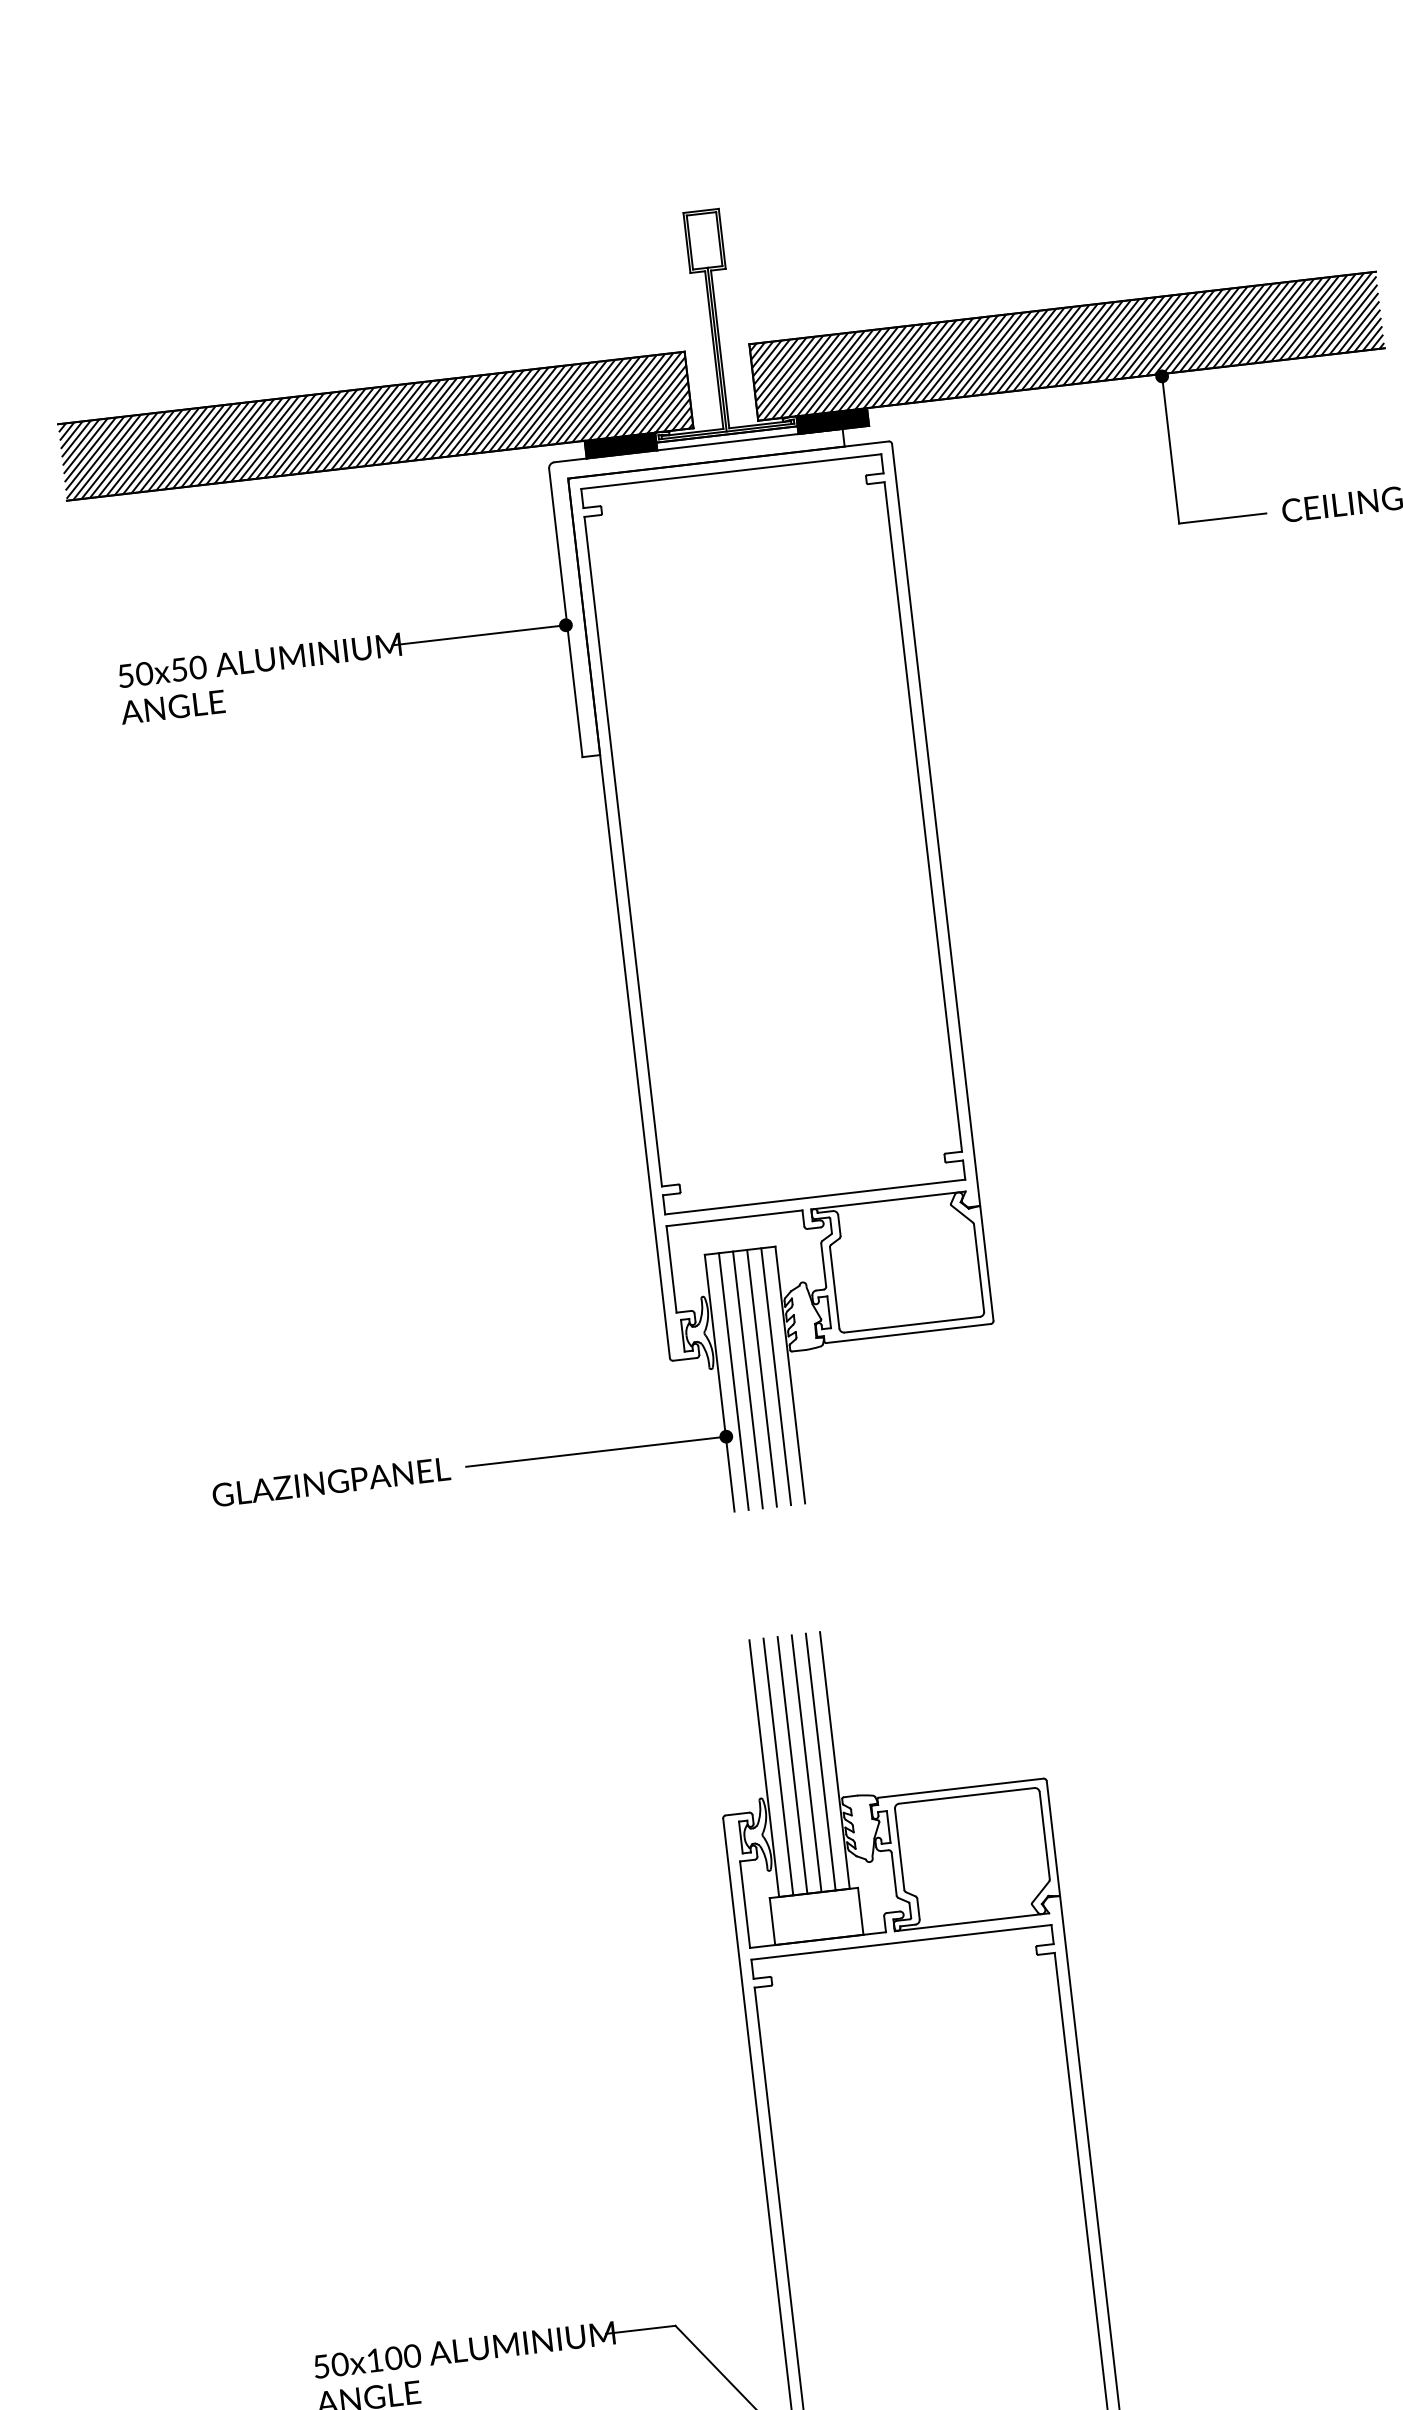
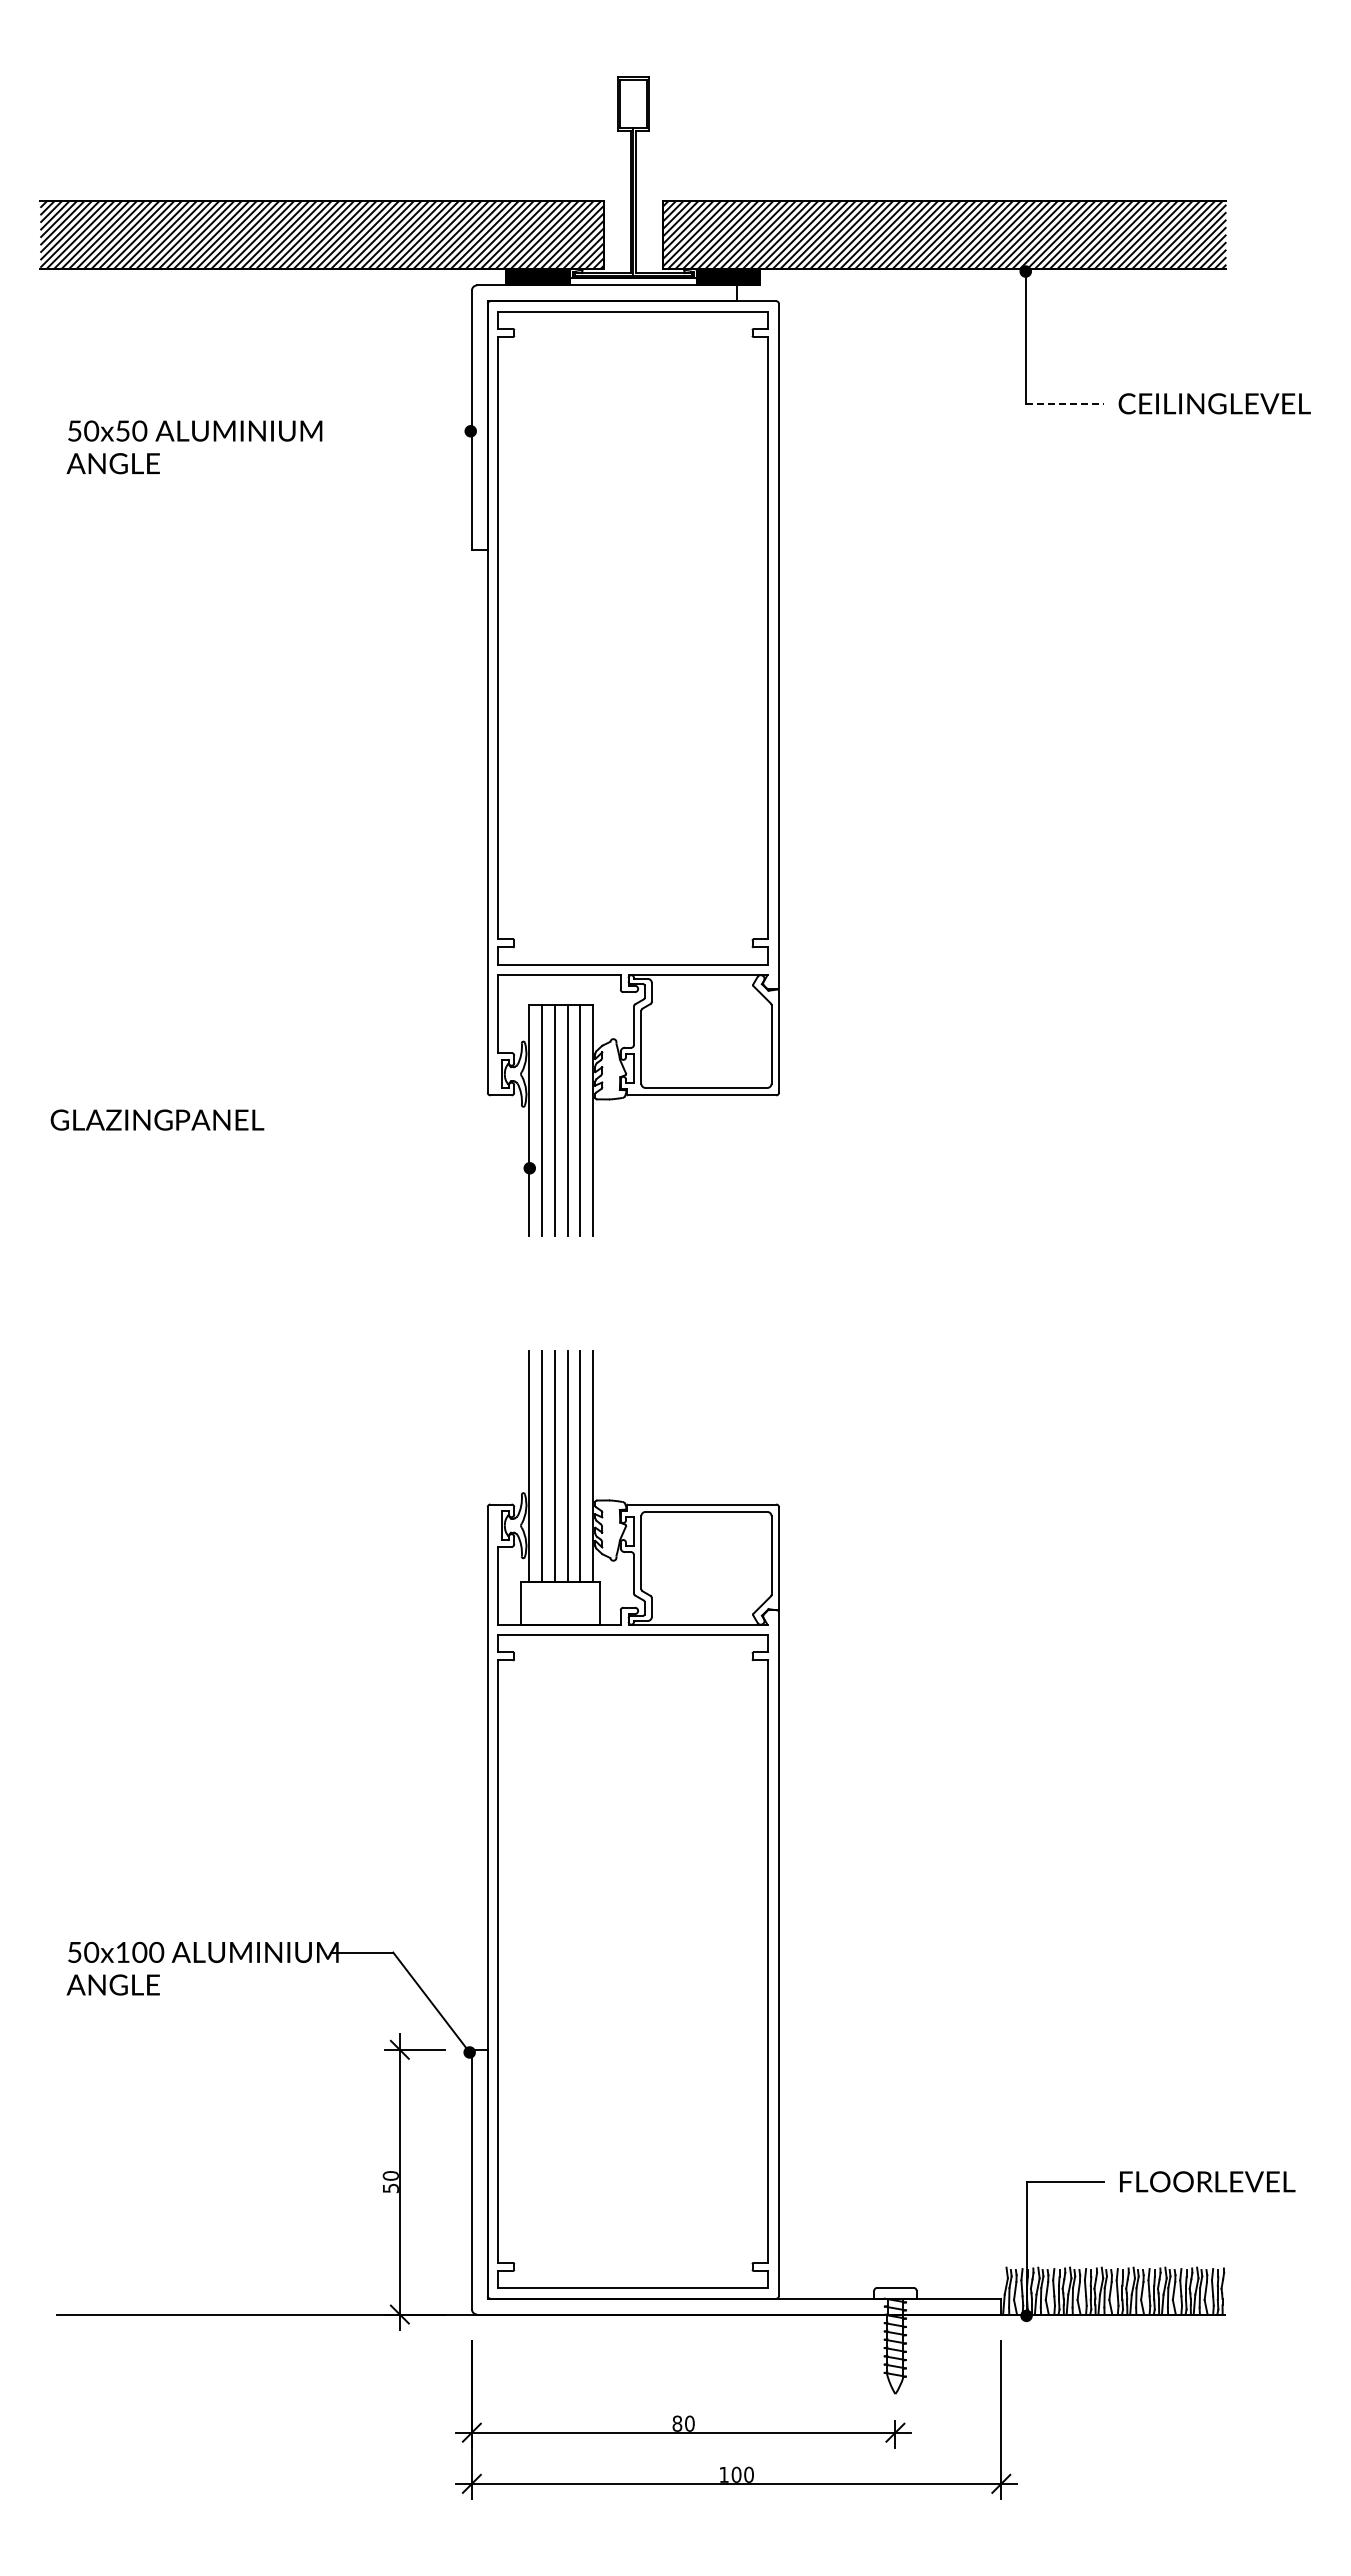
line: (1223, 517) -> (1065, 403), solid -> dashed
line: (479, 635) -> (392, 431), removed
line: (595, 1452) -> (412, 1168), removed
text: (331, 1481) -> (157, 1119), moved

